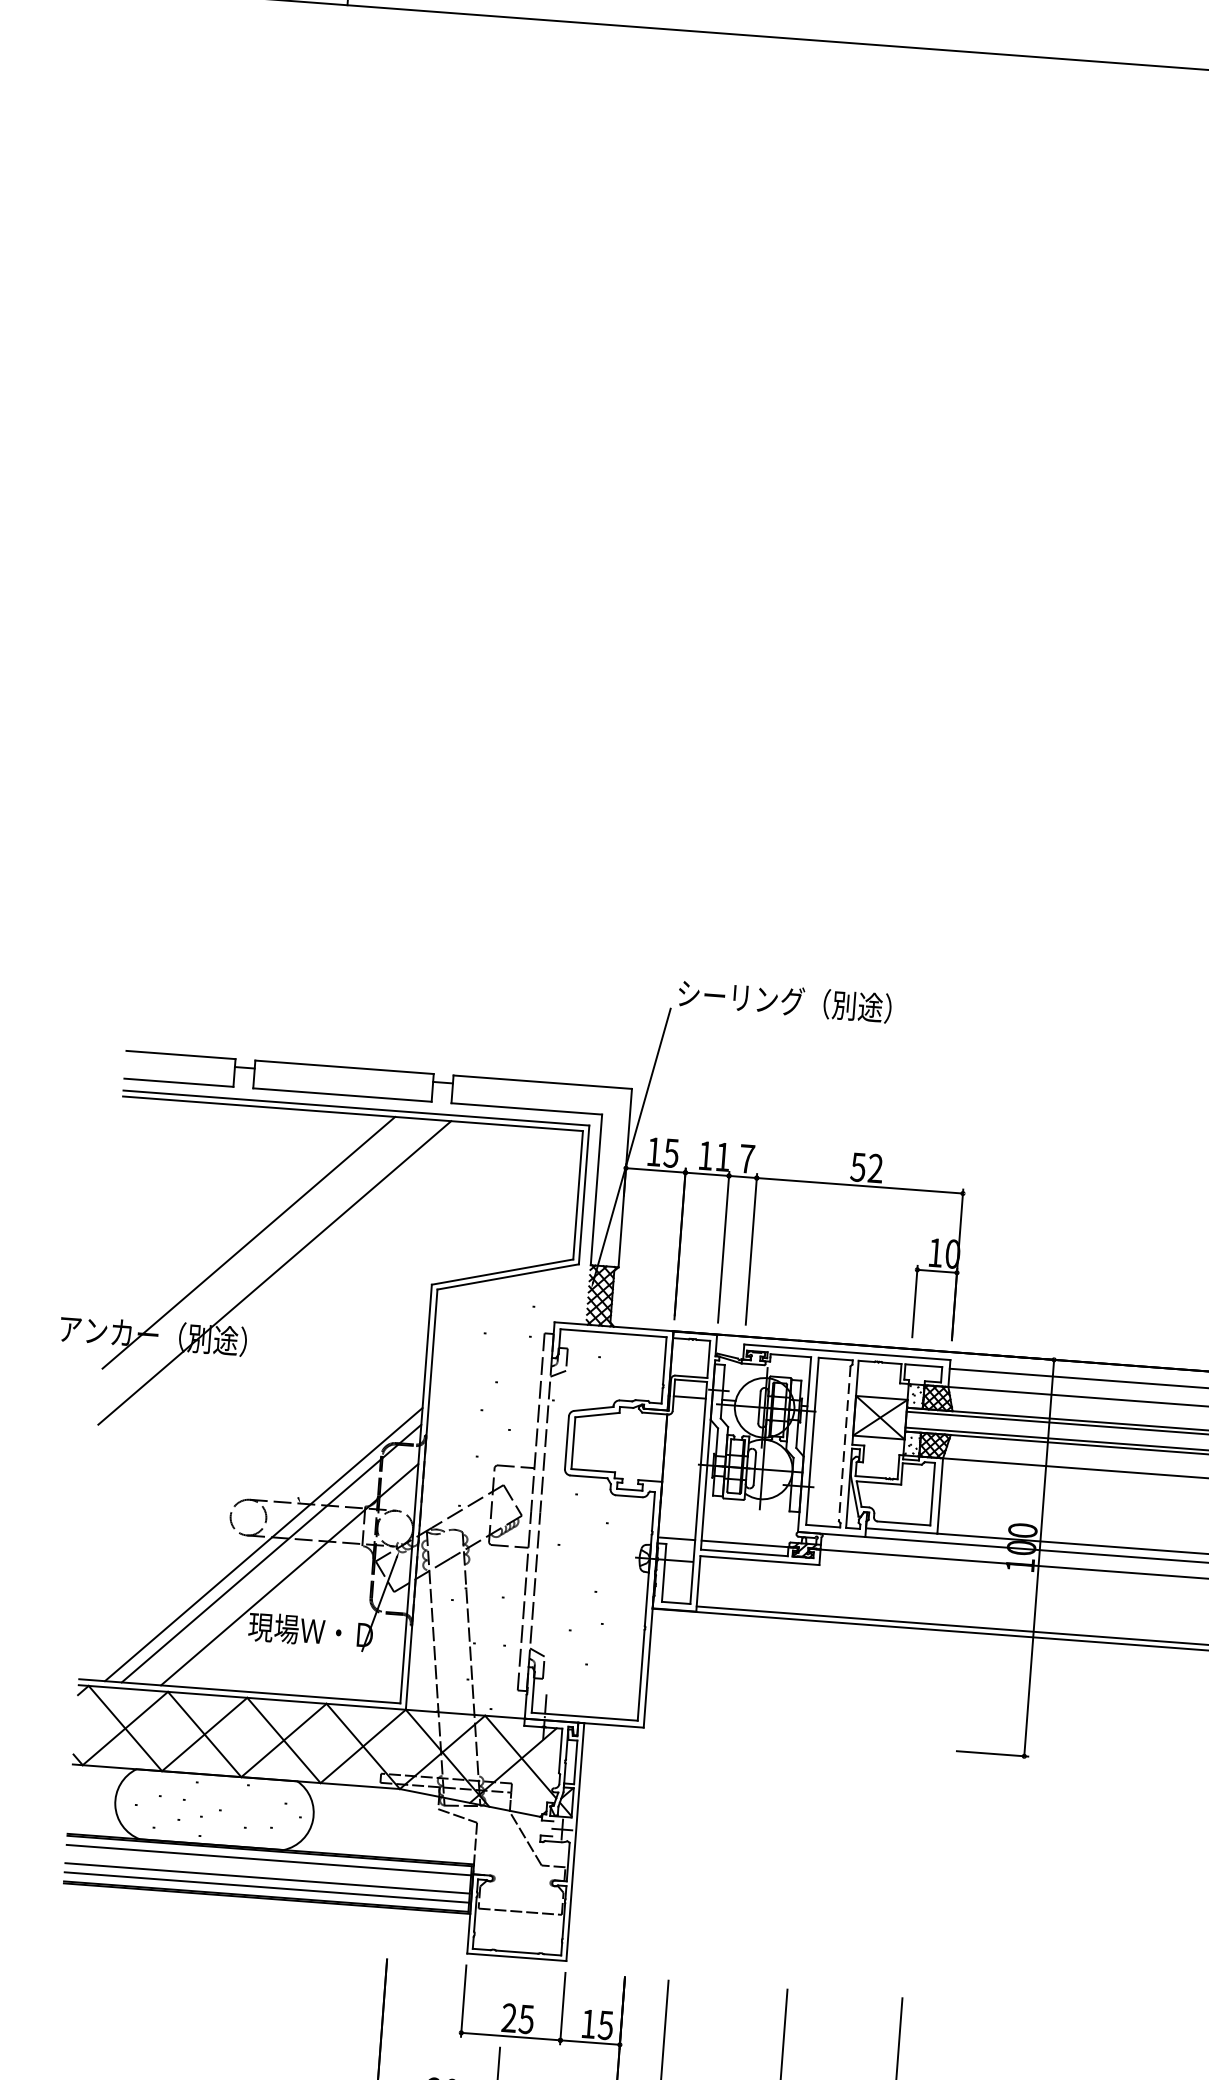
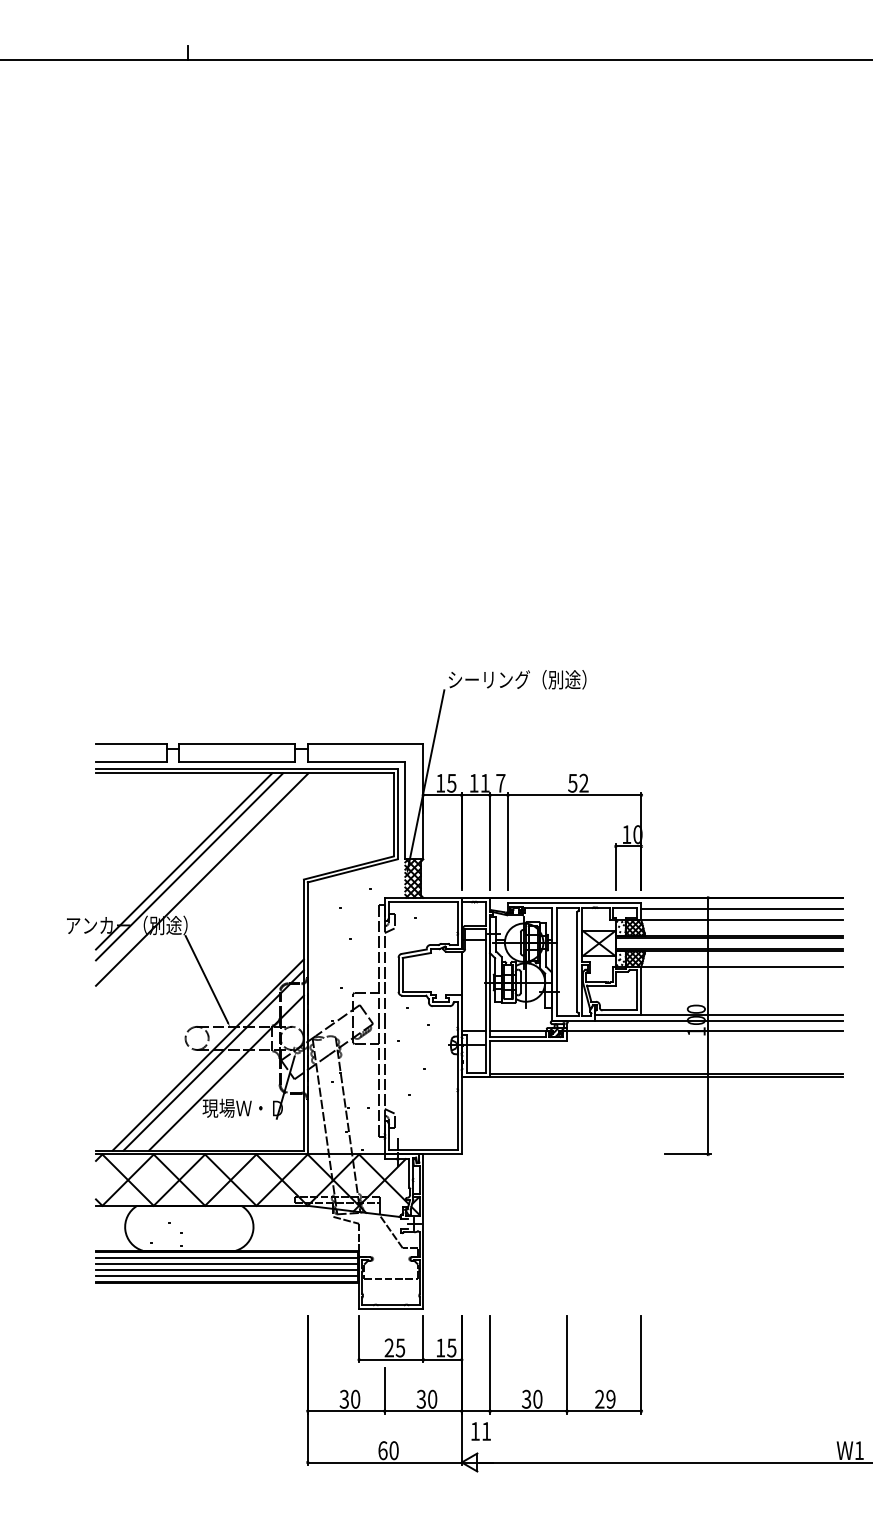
line: (256, 1251) -> (189, 866), added
line: (269, 1427) -> (206, 979), added
line: (844, 1444) -> (577, 962), dashed -> solid
line: (267, 1868) -> (226, 1263), added

